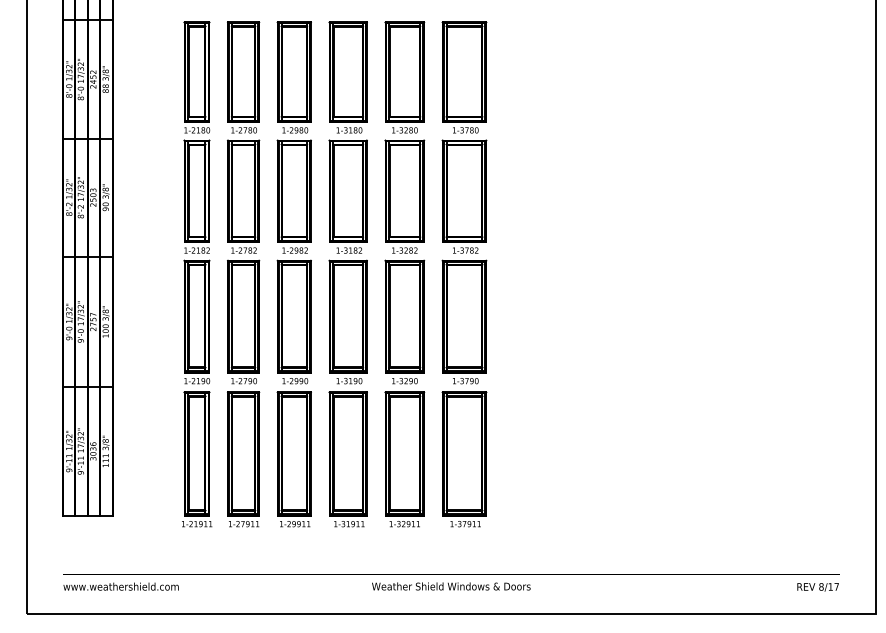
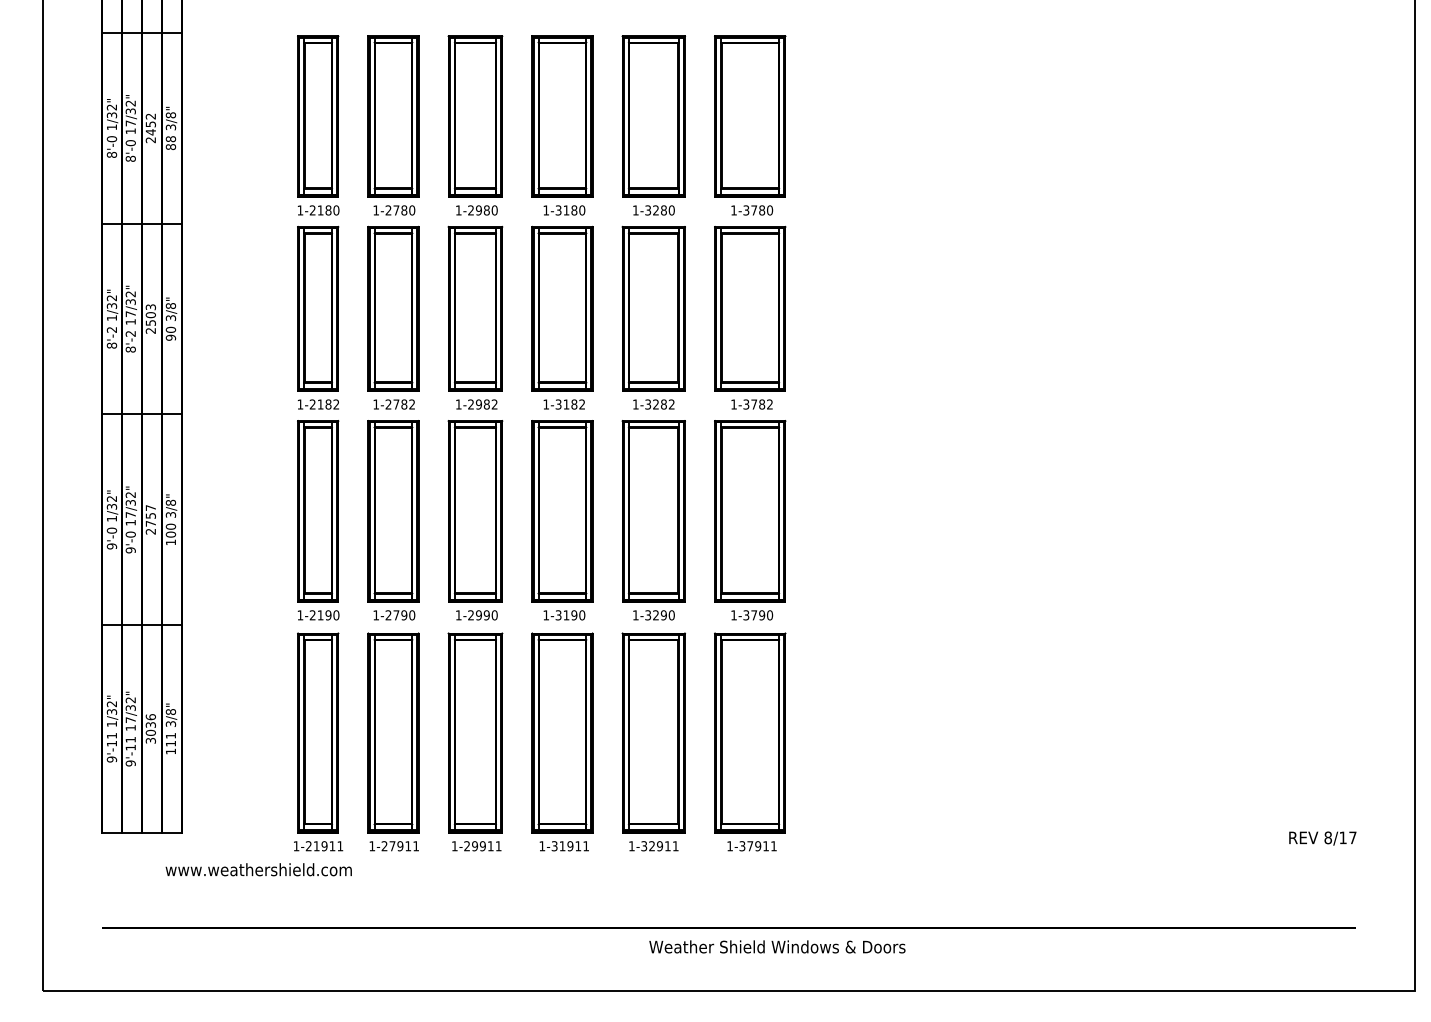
text: (120, 586) -> (257, 869), moved
text: (451, 586) -> (777, 946), moved
text: (817, 587) -> (1321, 838), moved

